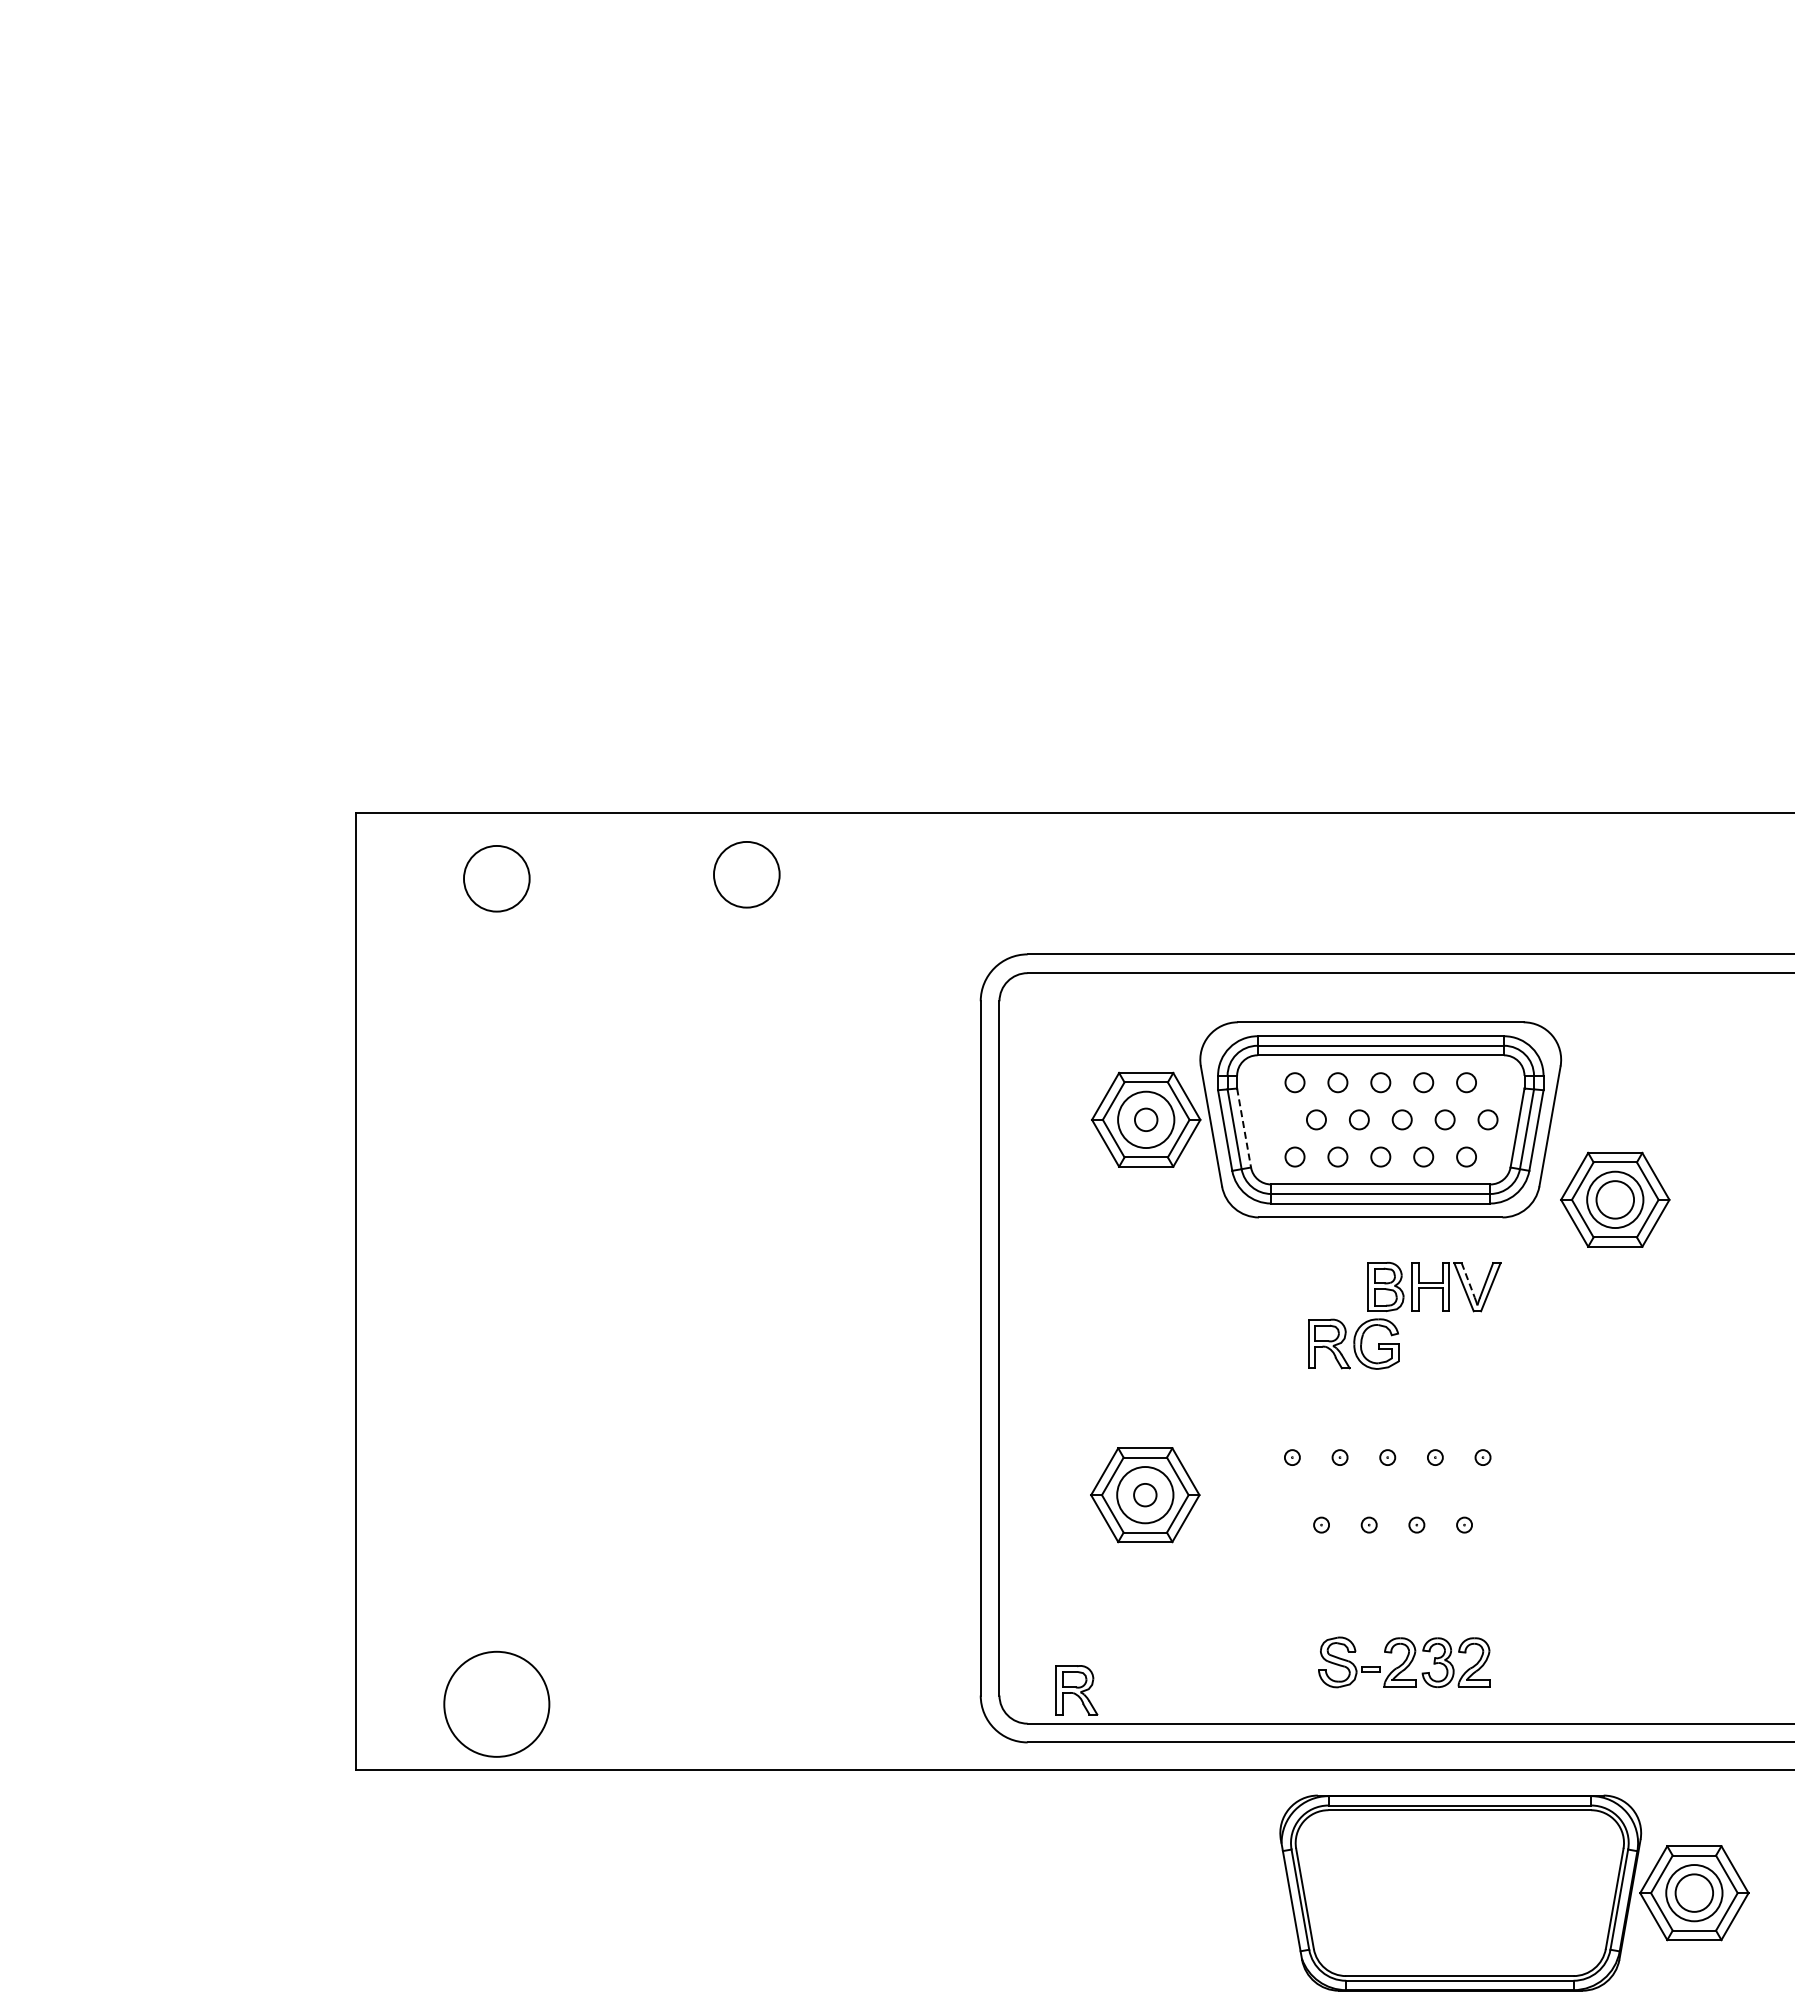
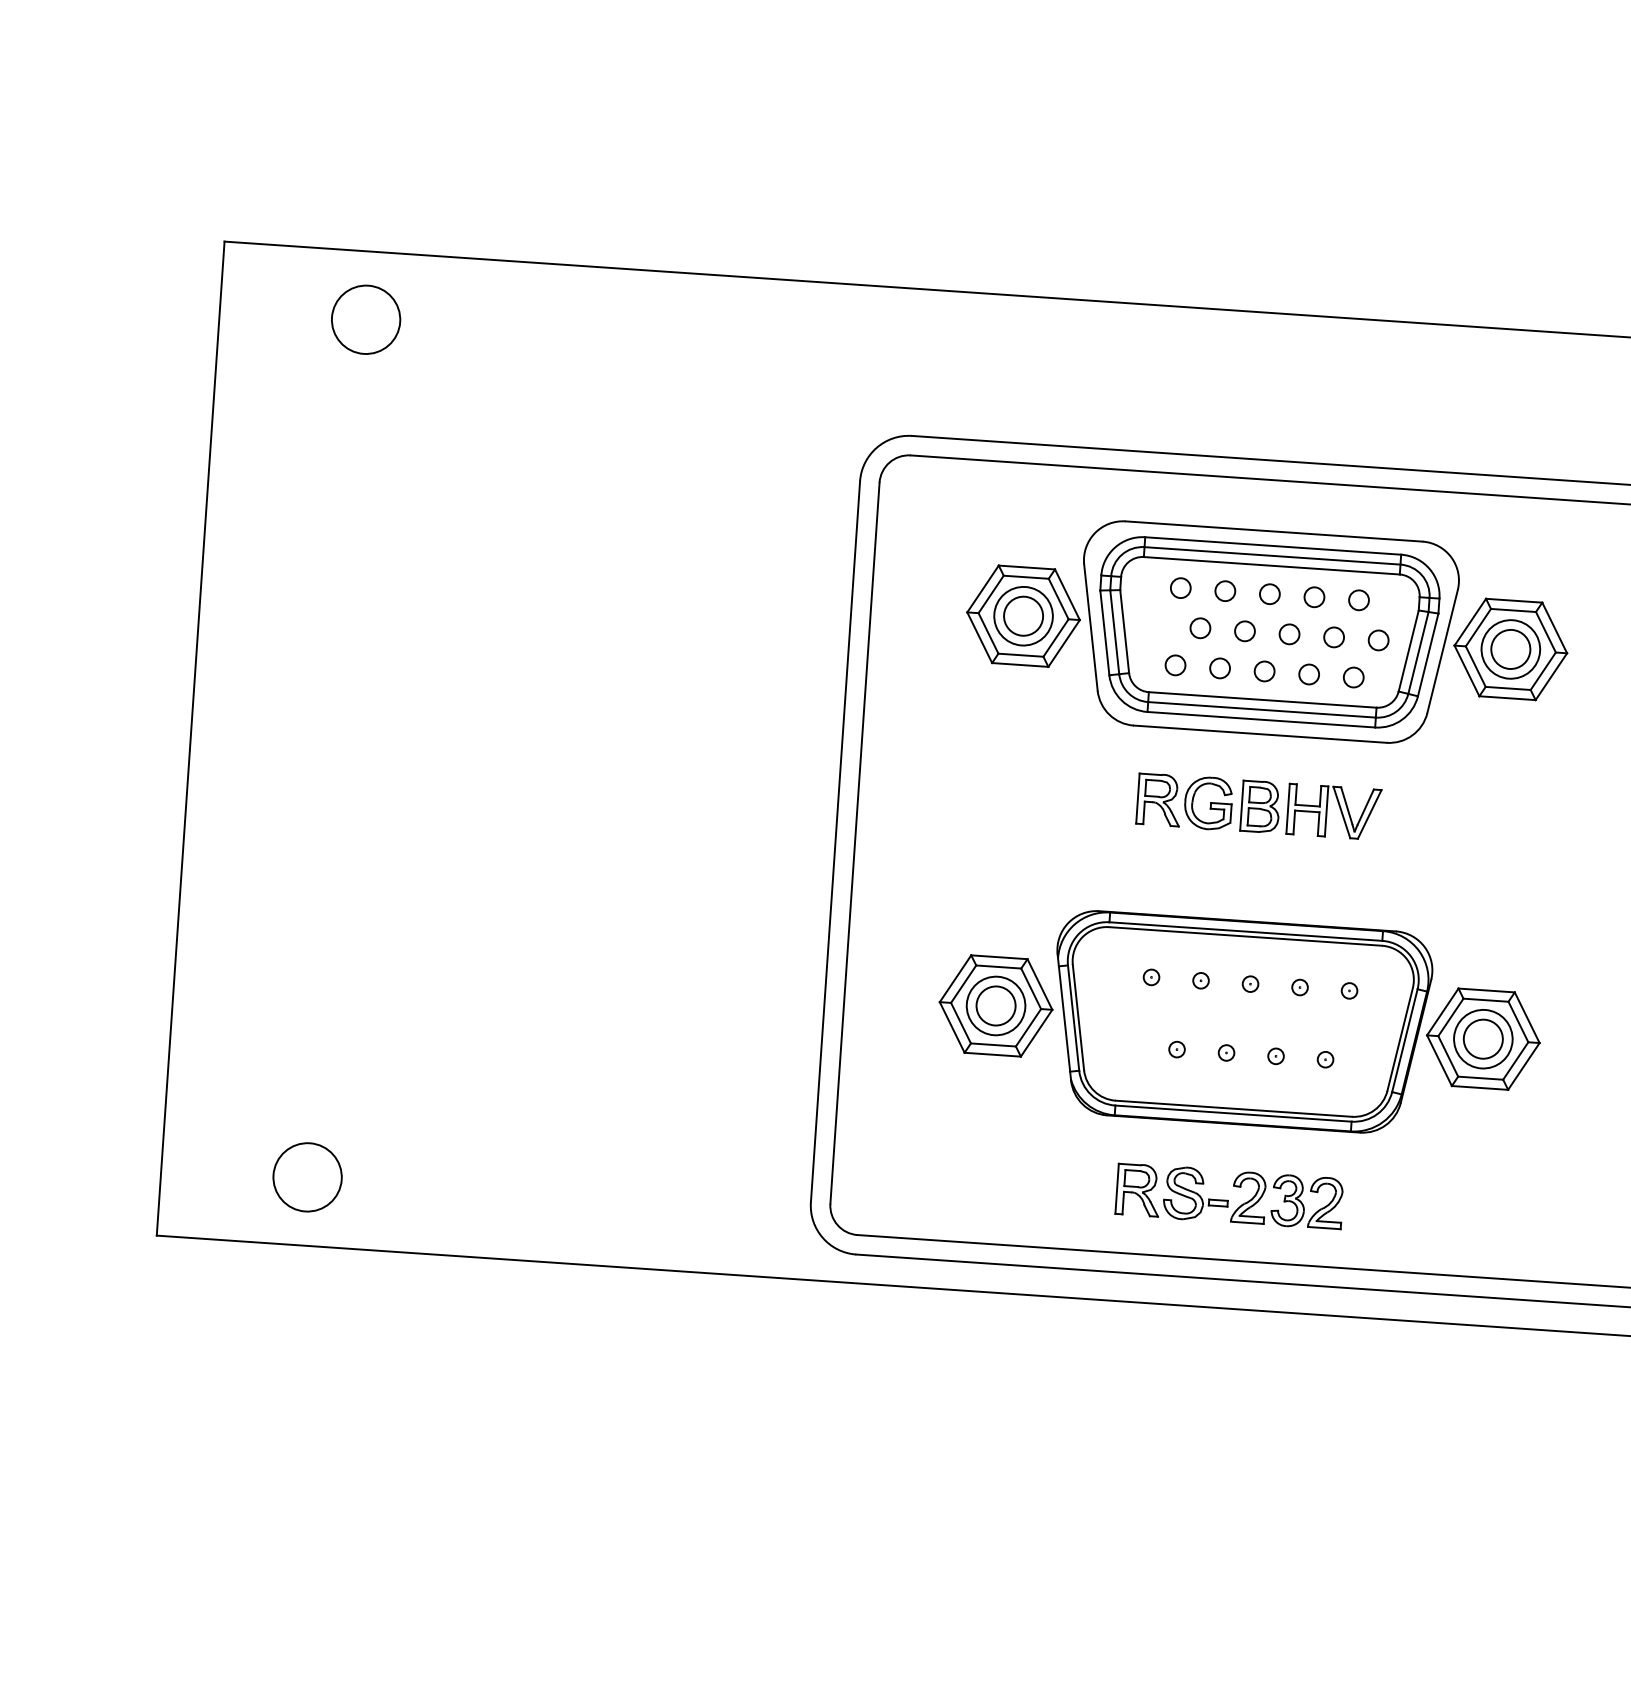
circle: (746, 874) -> (625, 333), removed
circle: (1145, 1119) -> (1022, 615), size x1.67
line: (1244, 1128) -> (1125, 632), dashed -> solid
part: (1615, 1199) -> (1511, 649), moved
line: (1468, 1280) -> (1346, 805), dashed -> solid
part: (1353, 1343) -> (1184, 801), moved
circle: (1145, 1494) -> (996, 1005), size x1.67
part: (1076, 1690) -> (1138, 1190), moved
circle: (496, 1704) -> (307, 1177), size x0.62
part: (1514, 1892) -> (1296, 1025), moved

